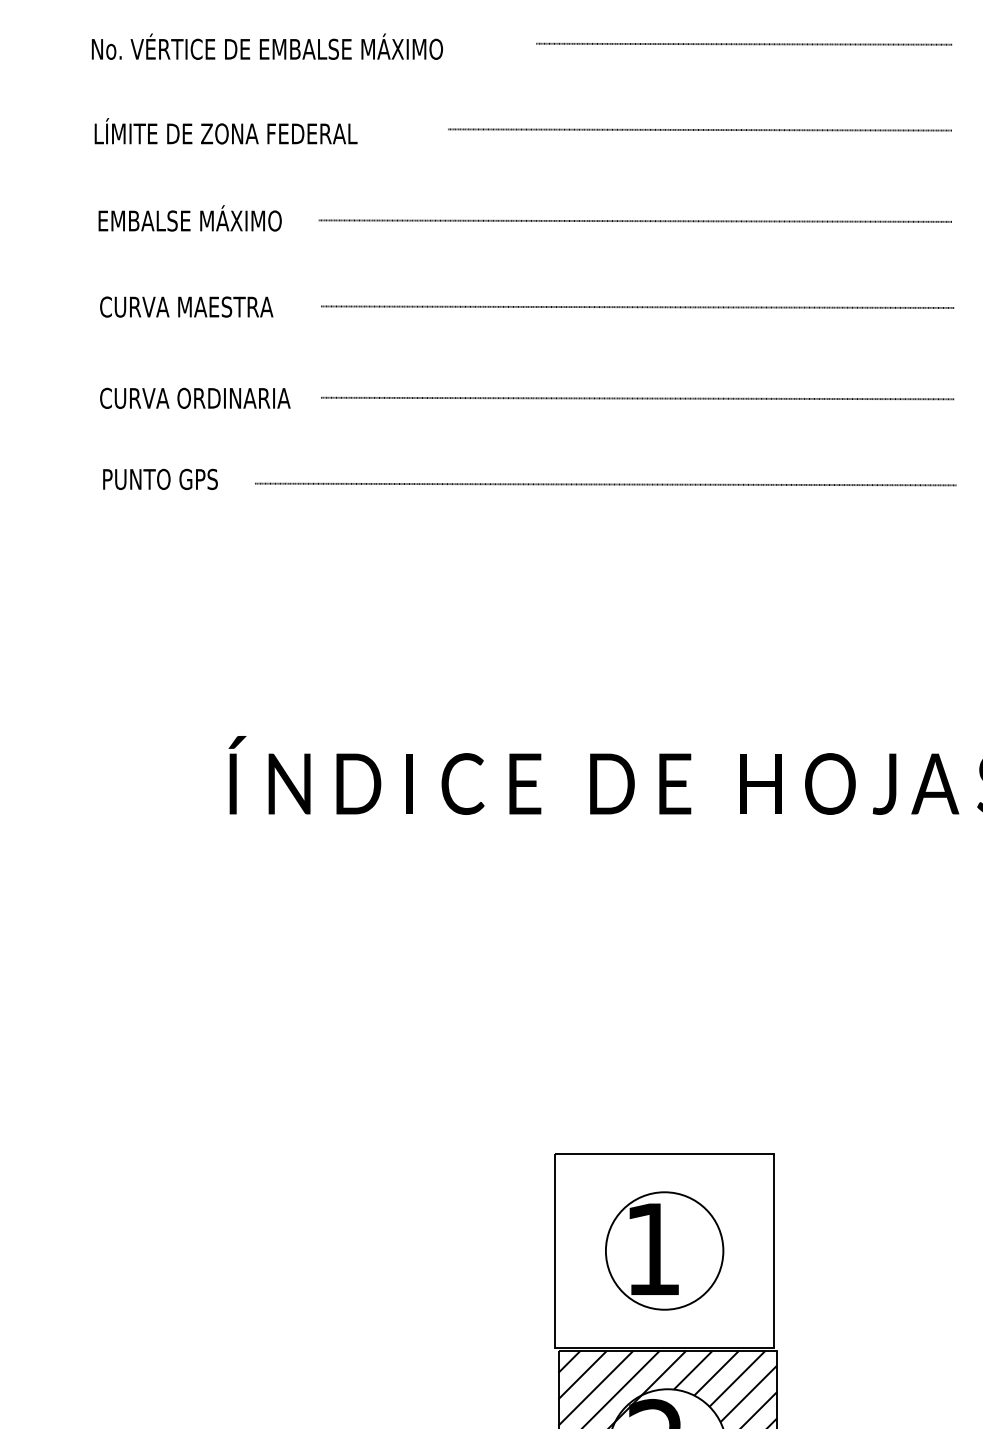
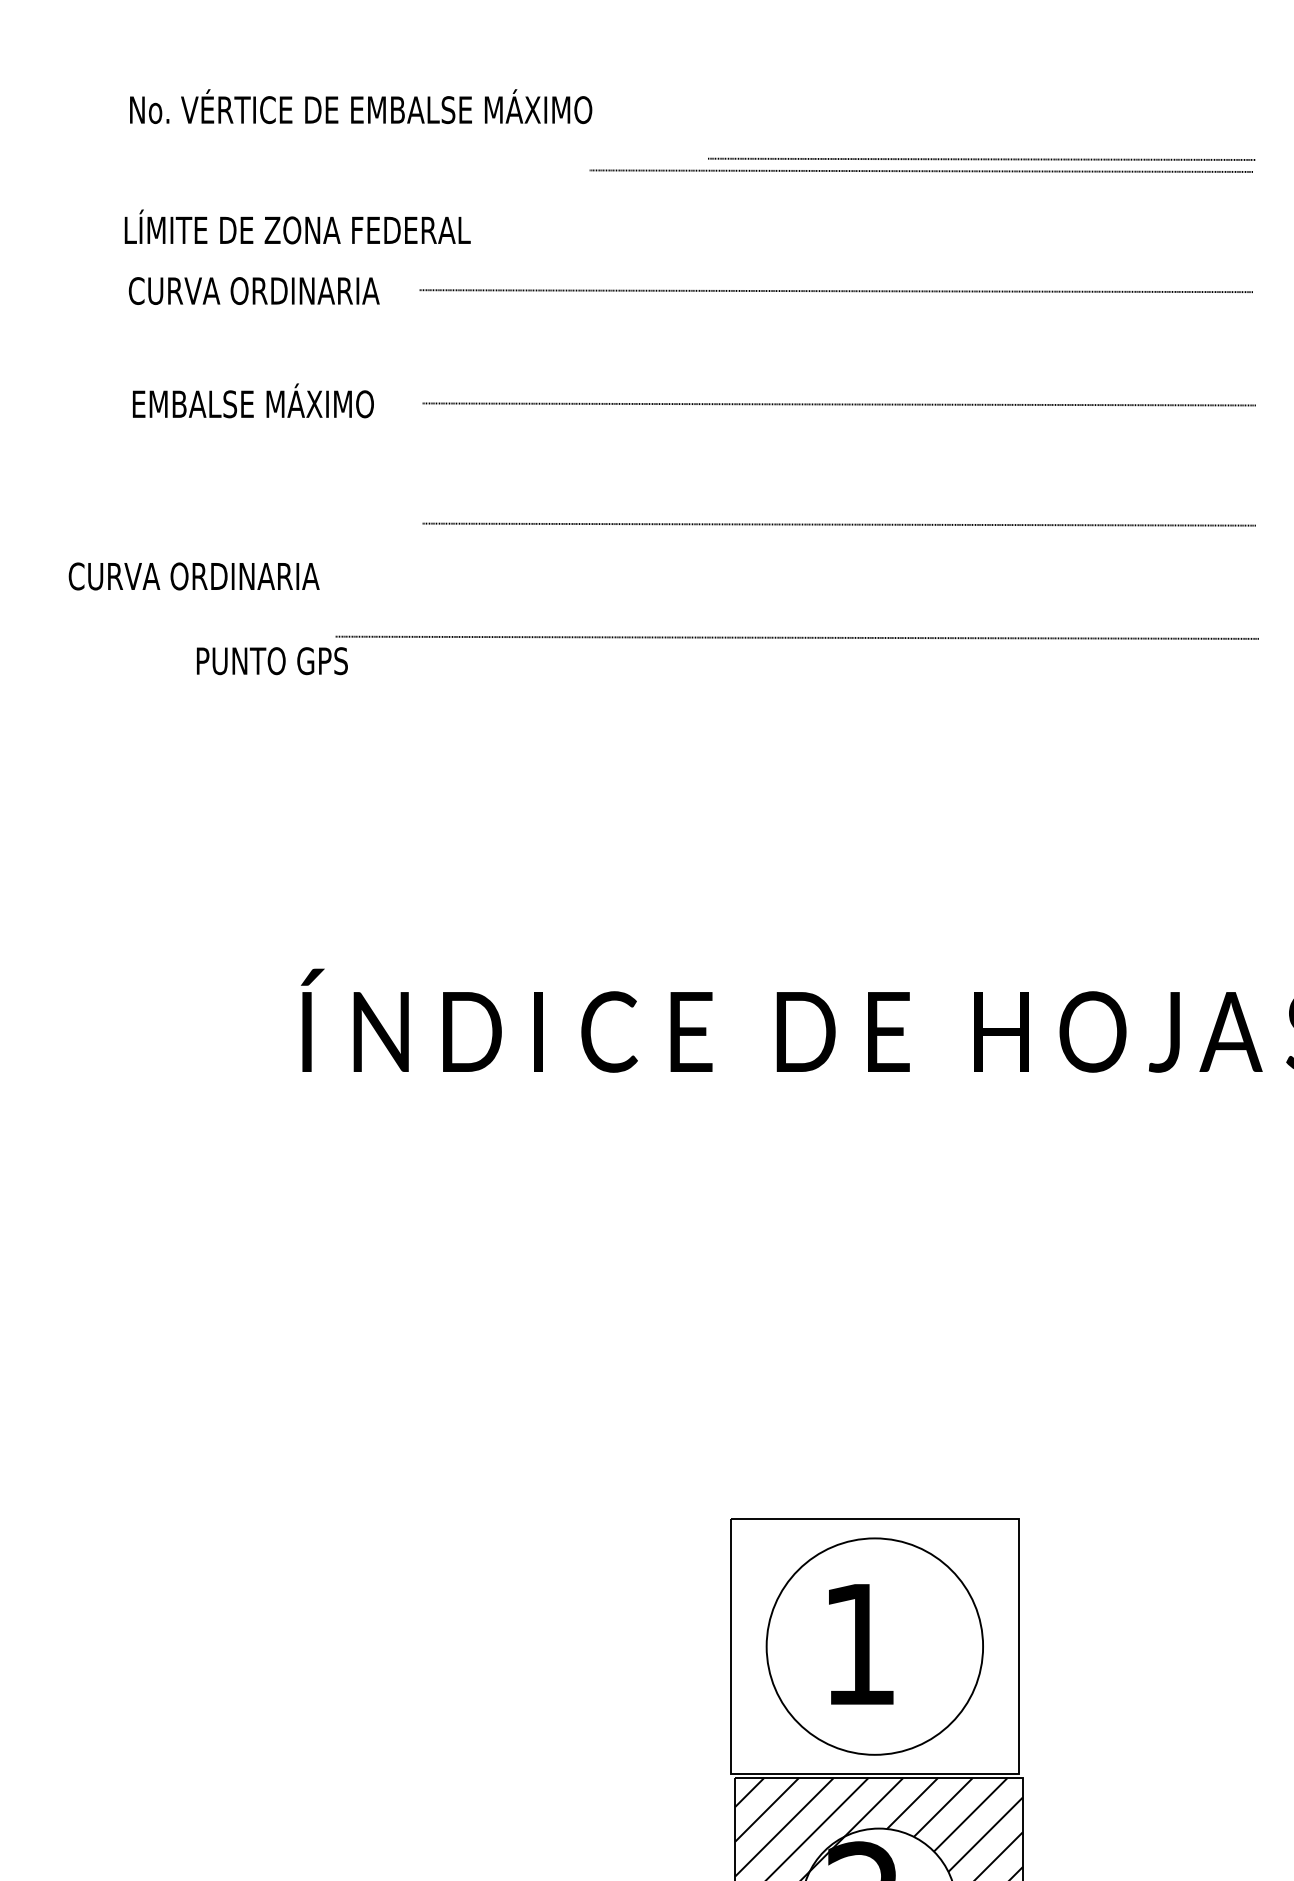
line: (744, 43) -> (981, 158), moved
text: (267, 46) -> (361, 106), moved
text: (225, 130) -> (297, 226), moved
text: (192, 218) -> (253, 287), EMBALSE MÁXIMO -> CURVA ORDINARIA
text: (191, 304) -> (252, 400), CURVA MAESTRA -> EMBALSE MÁXIMO
text: (194, 398) -> (193, 576), moved
text: (160, 479) -> (272, 661), moved
circle: (664, 1250) -> (874, 1646), size x1.4

